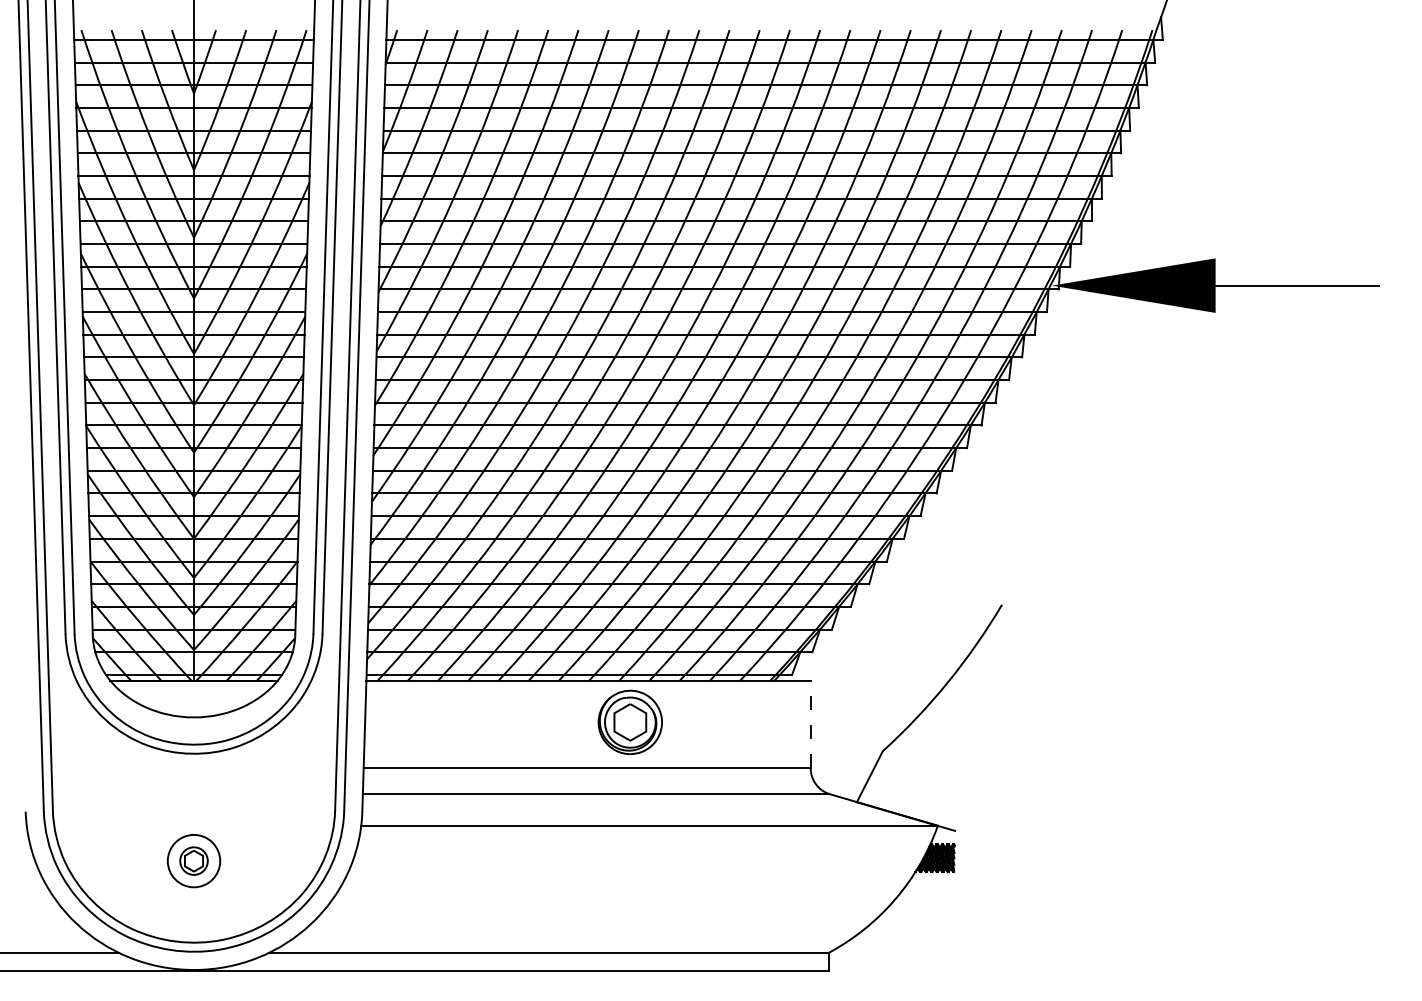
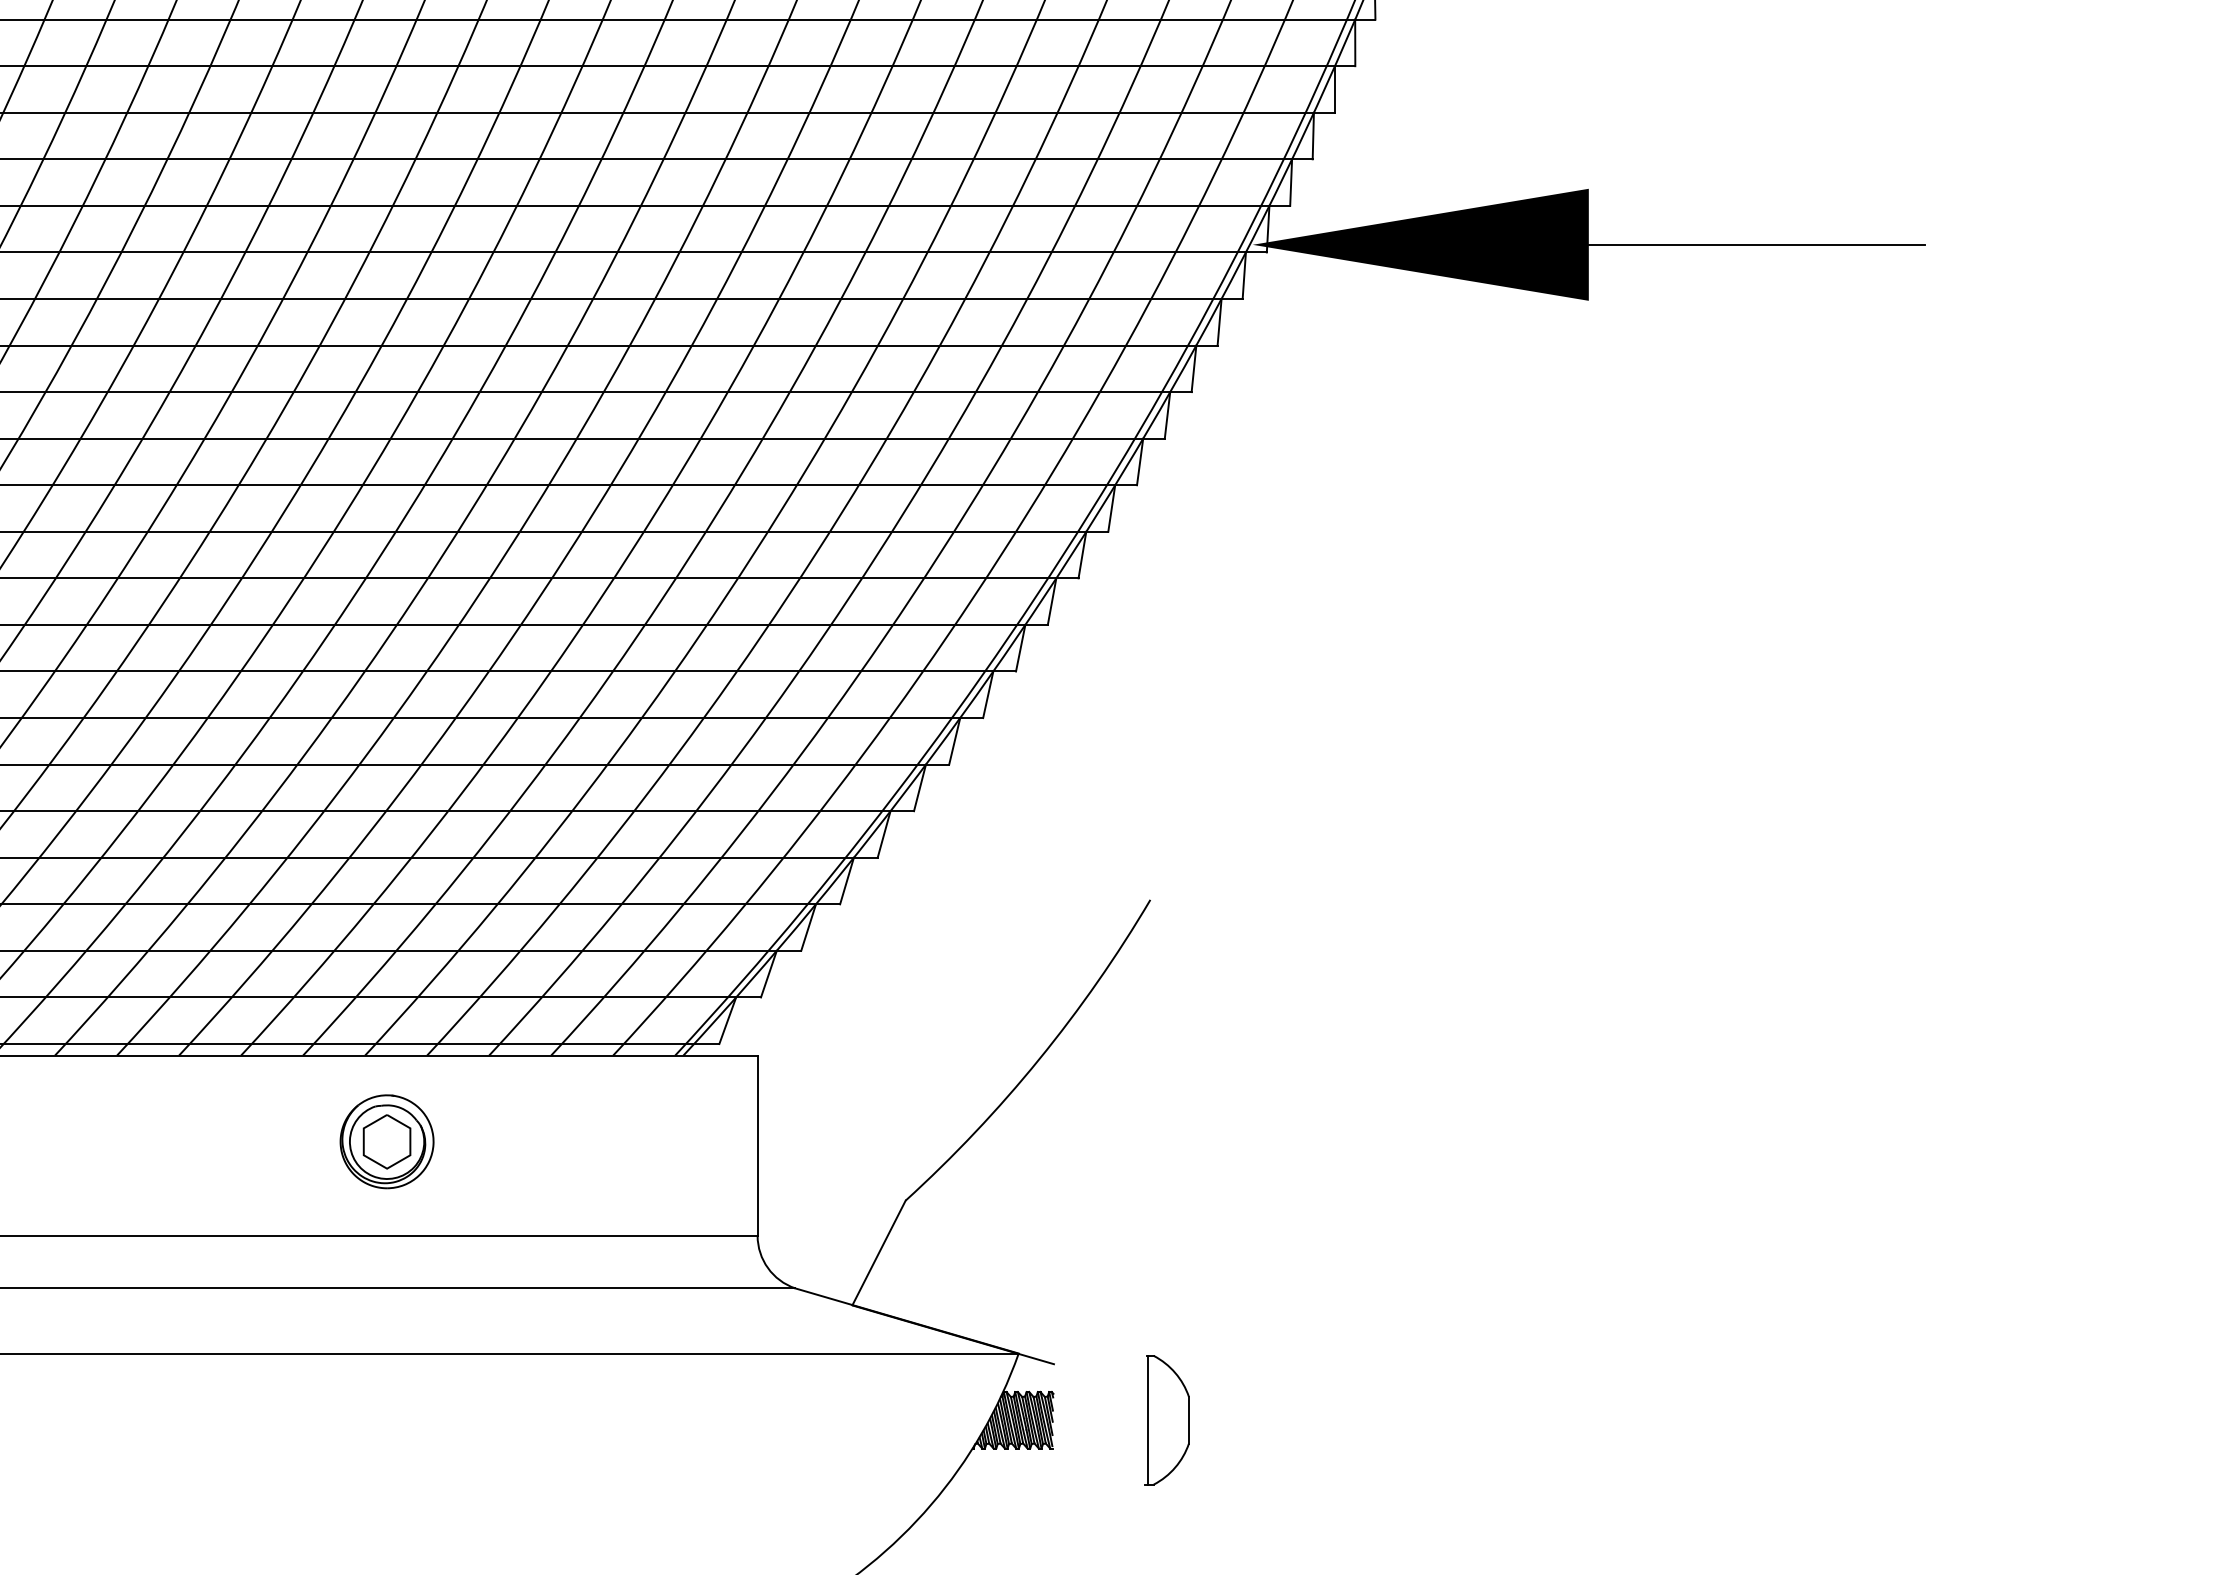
part: (629, 722) -> (385, 1141), size x0.71
line: (810, 724) -> (757, 1145), dashed -> solid
part: (1009, 858) -> (1165, 1420), added

